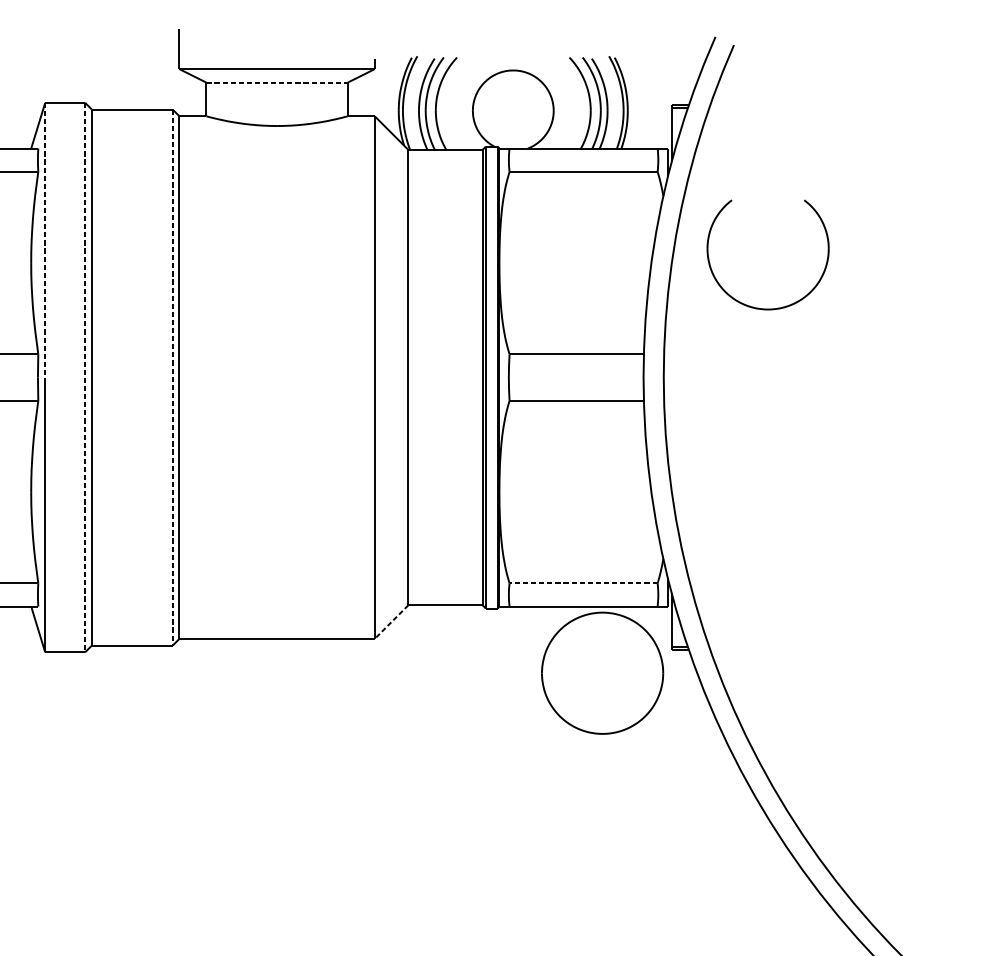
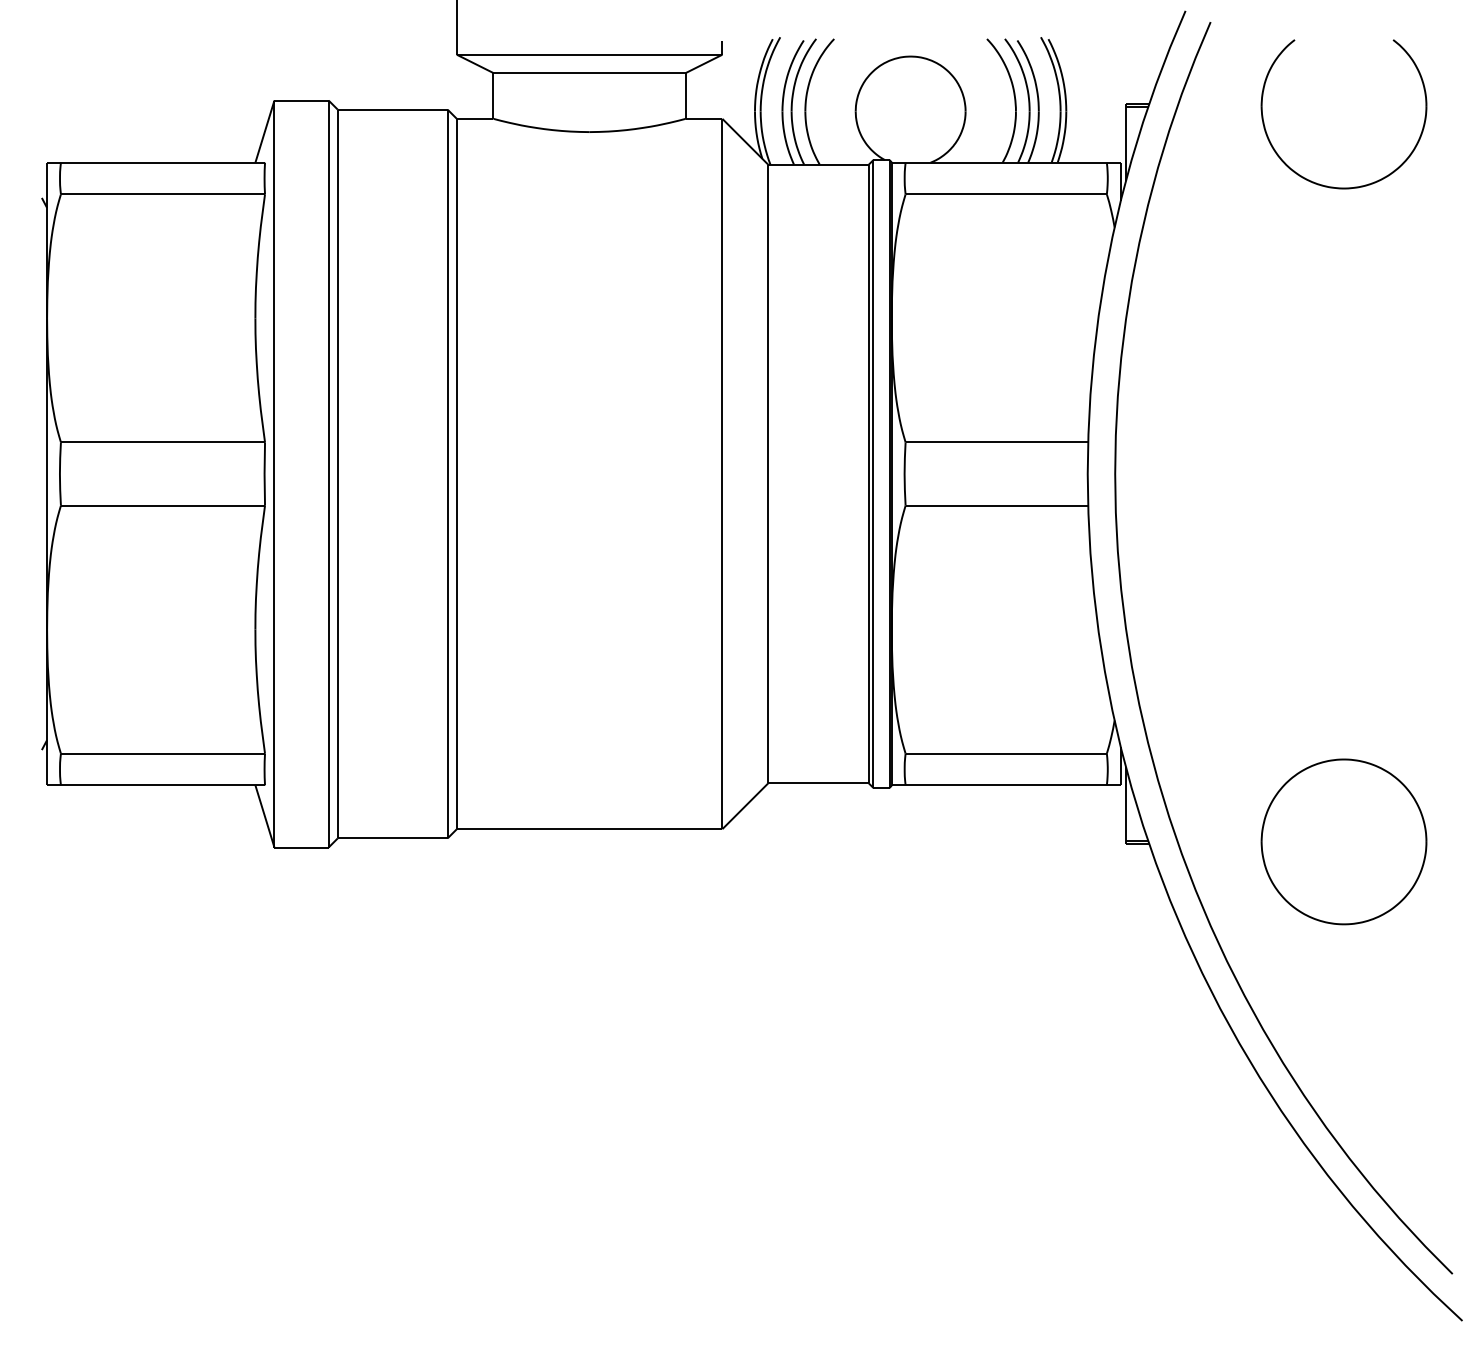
line: (277, 82) -> (590, 73), dashed -> solid
line: (45, 240) -> (274, 287), dashed -> solid
part: (760, 308) -> (1333, 186), moved
line: (84, 377) -> (328, 474), dashed -> solid
line: (172, 377) -> (447, 474), dashed -> solid
line: (583, 583) -> (1006, 753), dashed -> solid
line: (391, 622) -> (744, 806), dashed -> solid
part: (602, 672) -> (1343, 841), moved

